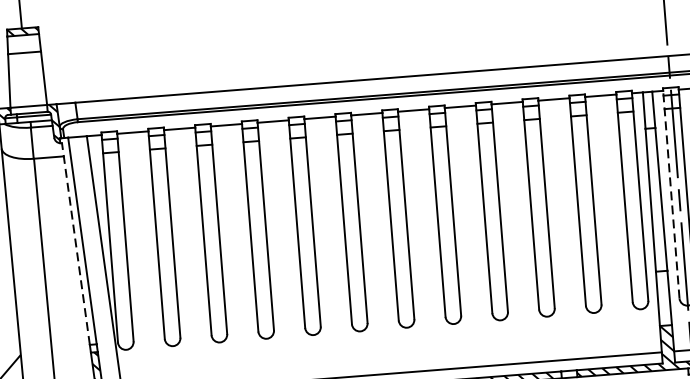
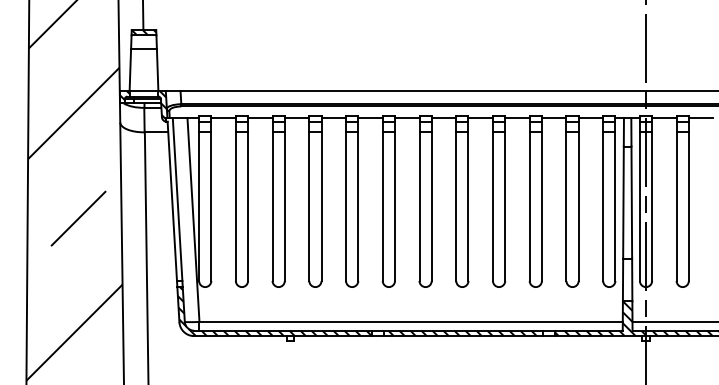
line: (670, 194) -> (639, 199), dashed -> solid
line: (76, 244) -> (172, 201), dashed -> solid

